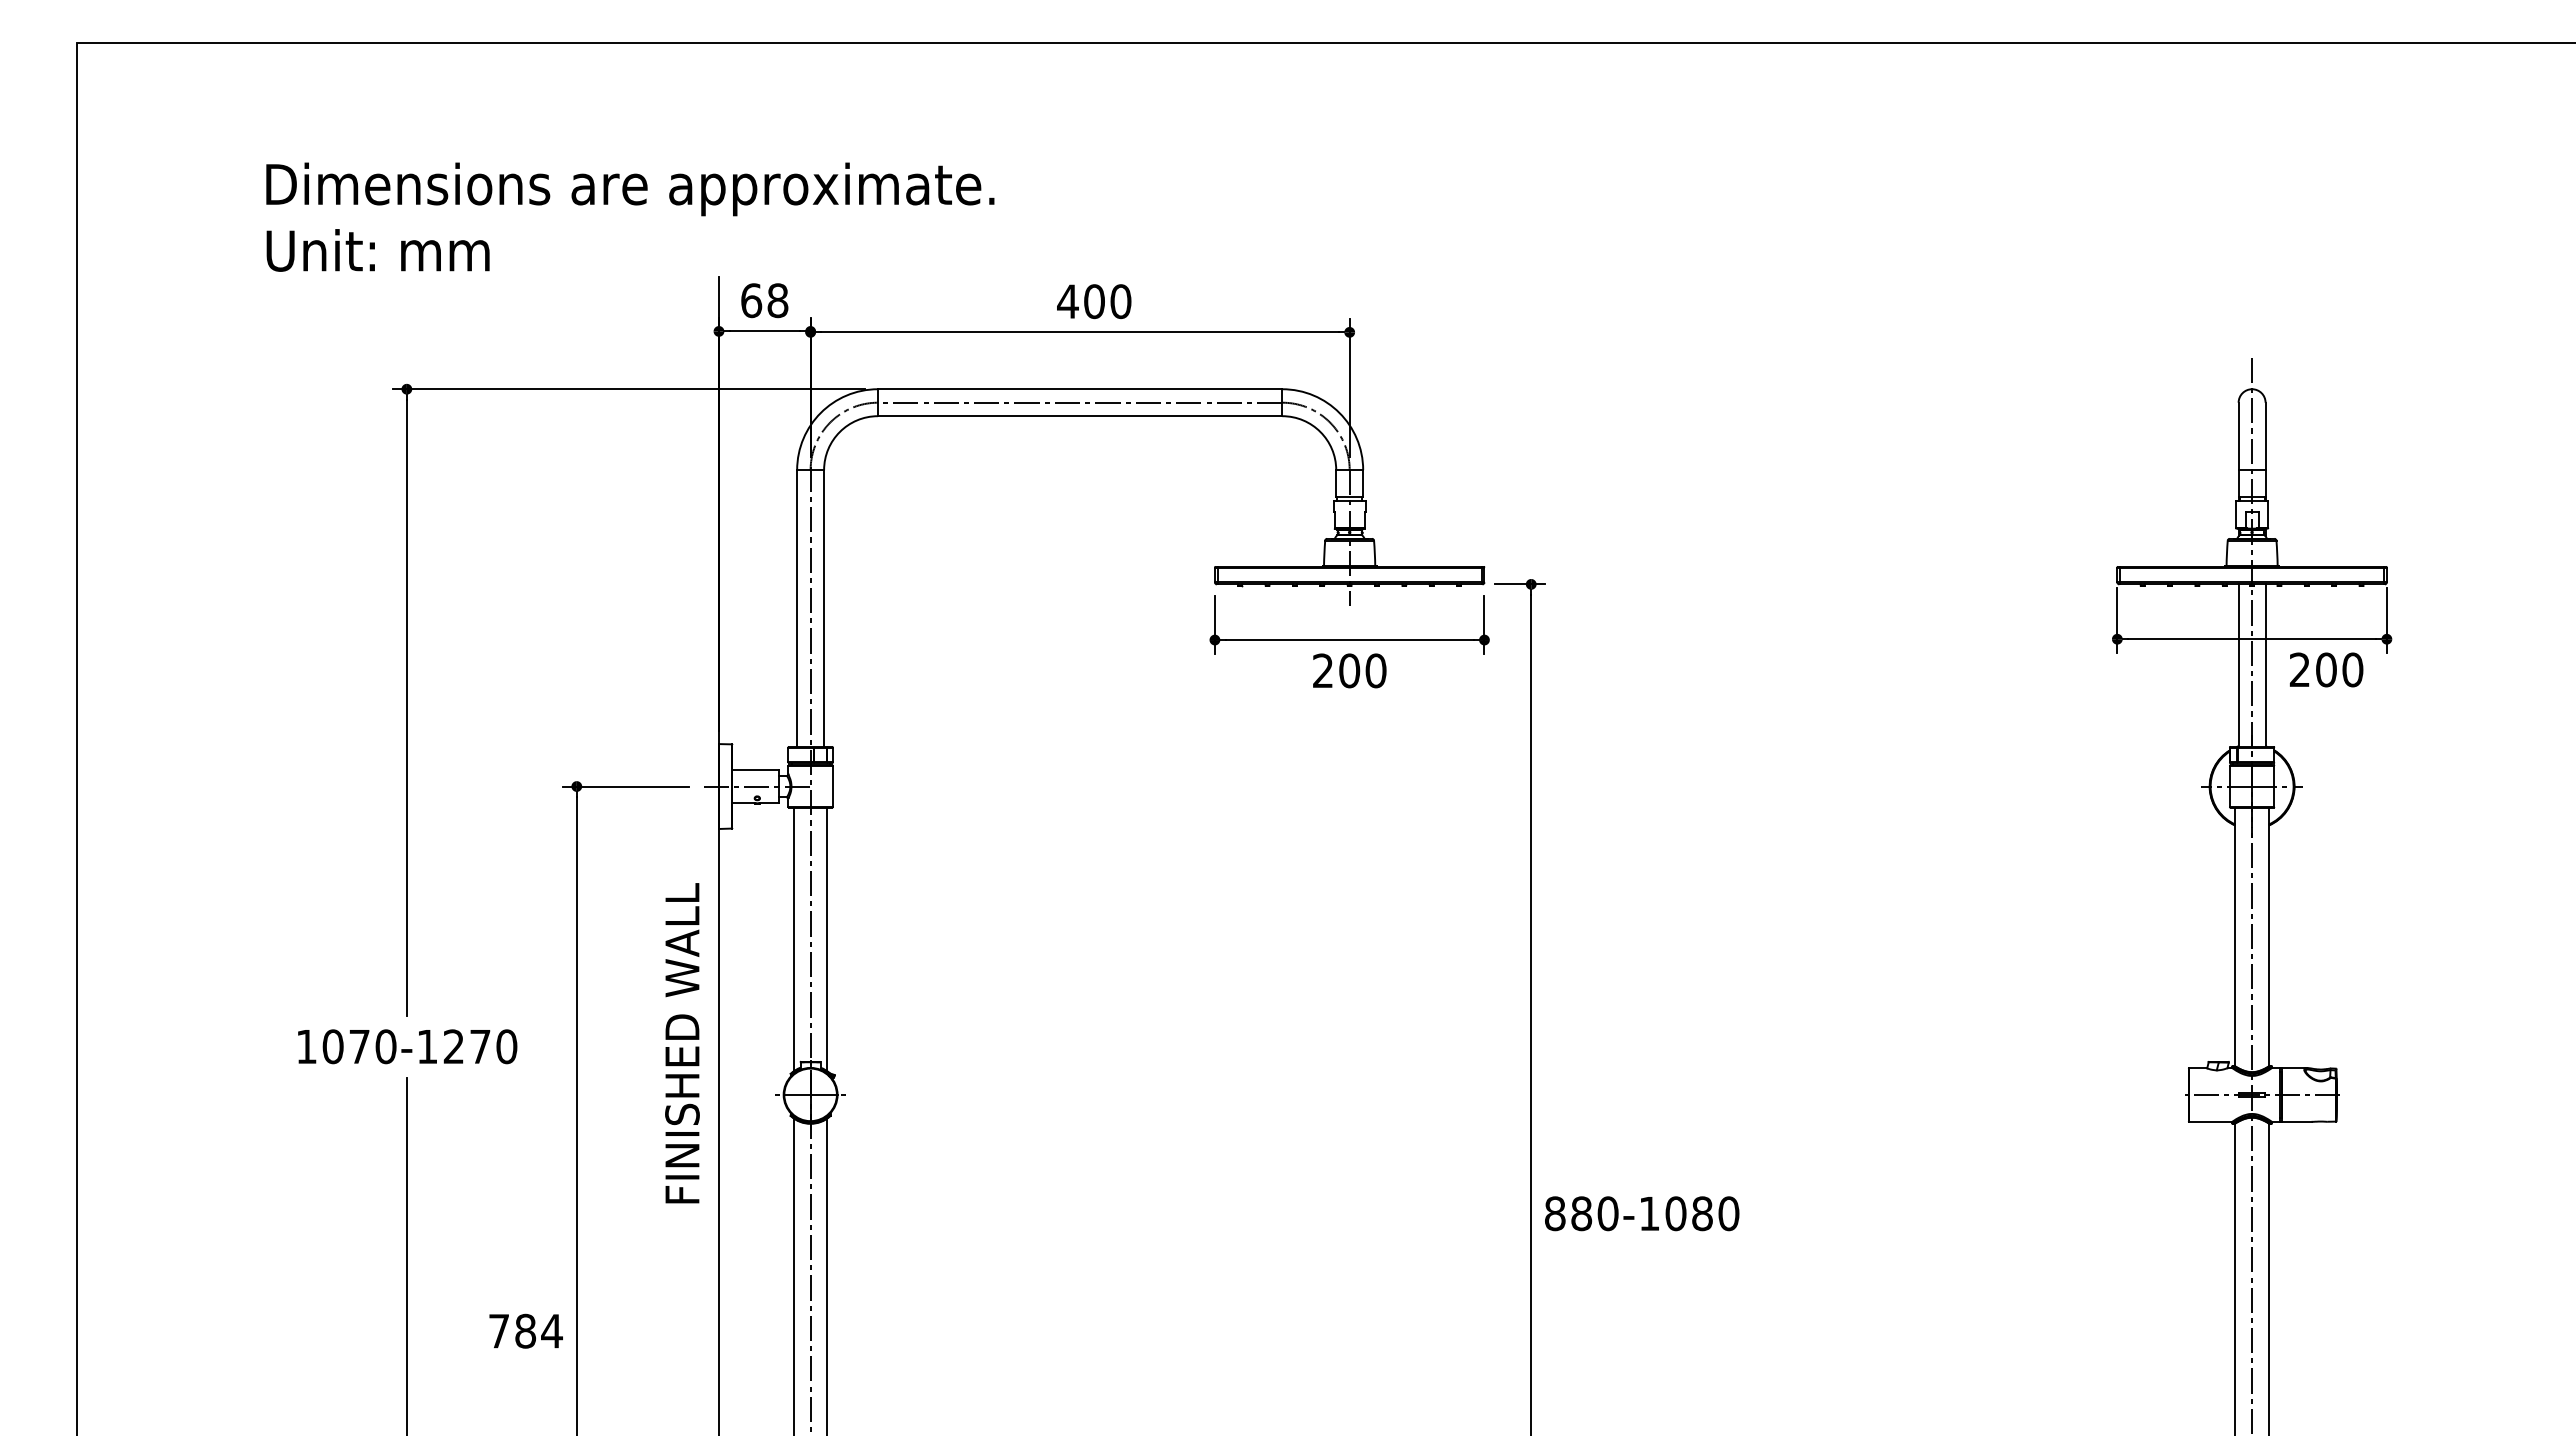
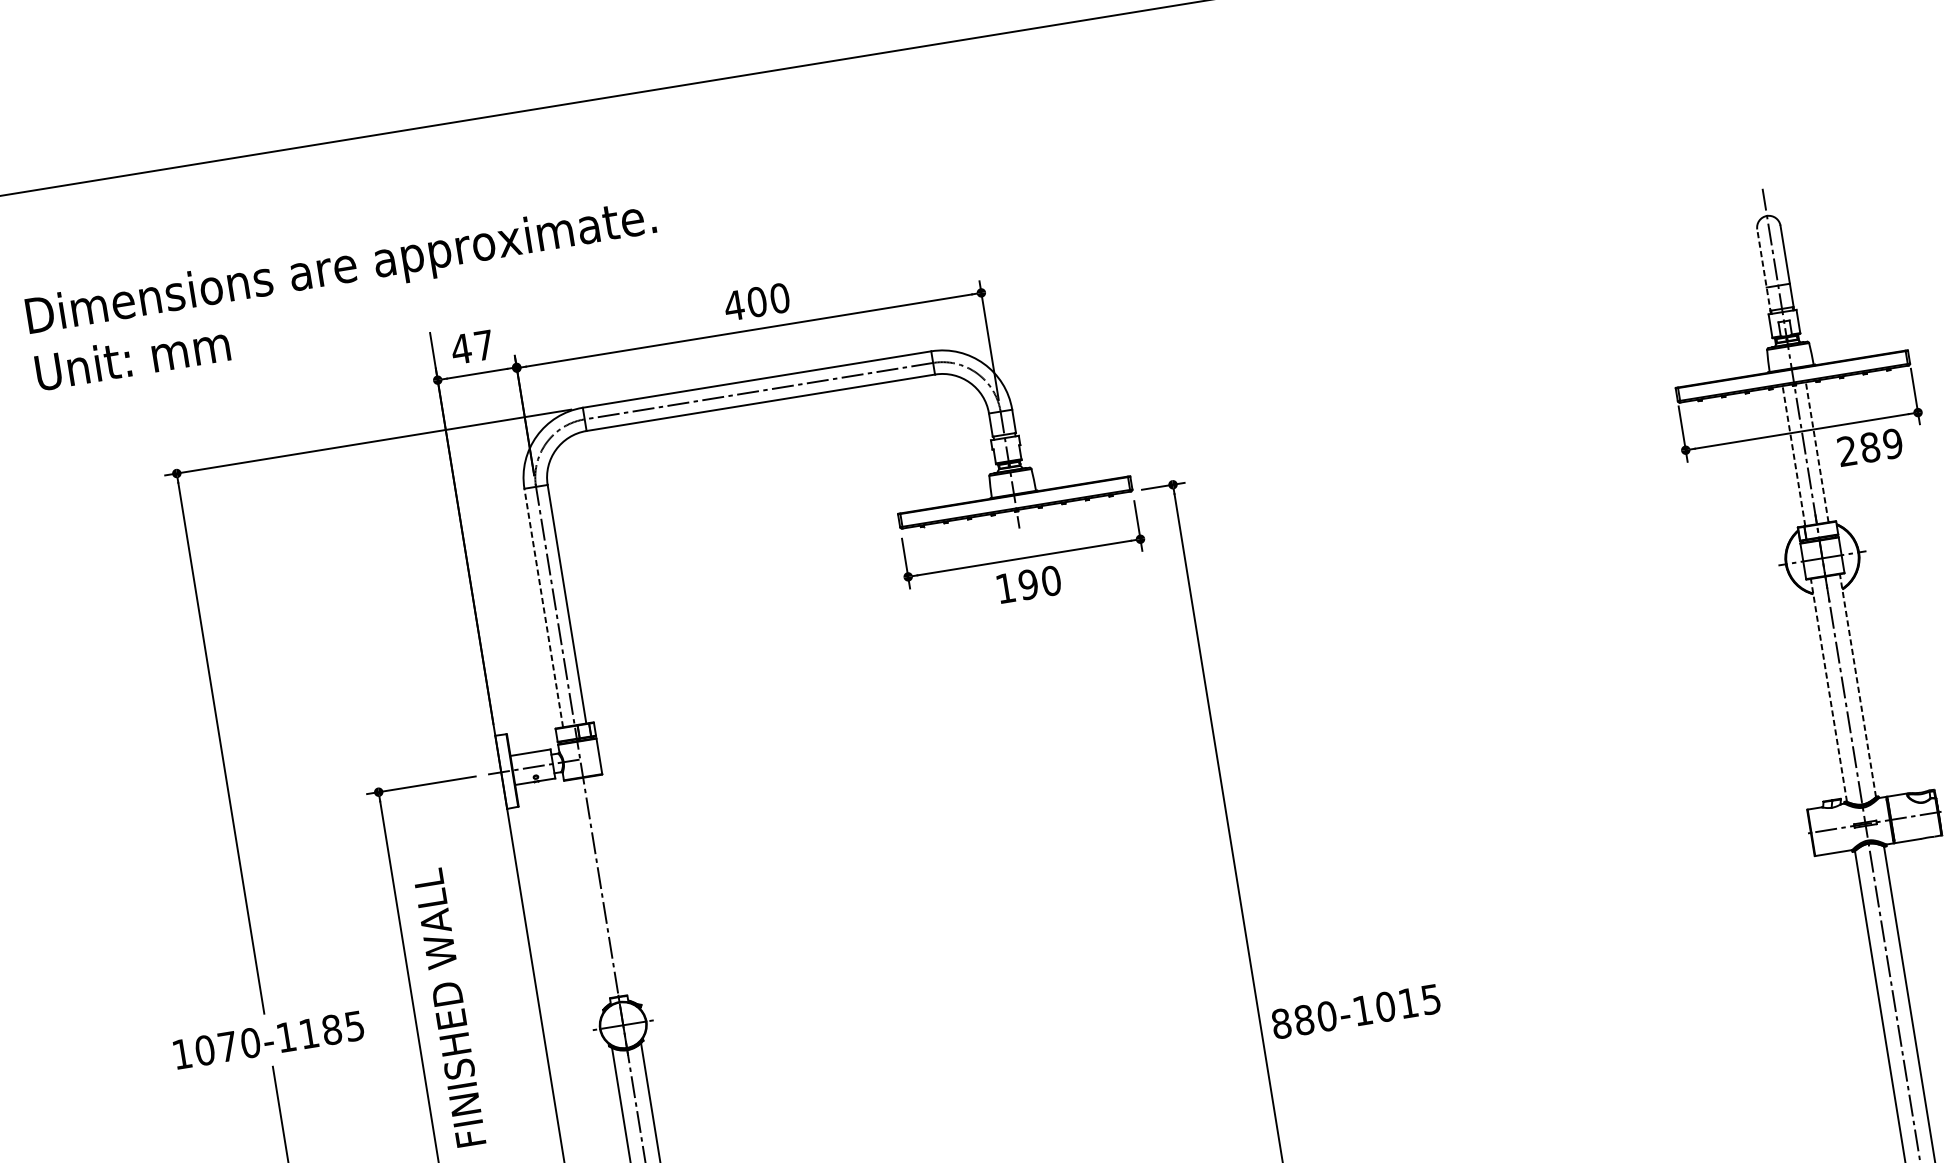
text: (764, 300) -> (472, 347), 68 -> 47
line: (2238, 451) -> (1763, 271), solid -> dashed
line: (797, 608) -> (544, 607), solid -> dashed
line: (2238, 665) -> (1793, 455), solid -> dashed
line: (2265, 665) -> (1817, 452), solid -> dashed
text: (2339, 669) -> (1881, 445), 200 -> 289
text: (1336, 670) -> (1017, 586), 200 -> 190
line: (2235, 936) -> (1829, 689), solid -> dashed
line: (2268, 936) -> (1857, 685), solid -> dashed
line: (793, 939) -> (586, 893), removed
line: (827, 939) -> (616, 889), removed
text: (682, 1043) -> (449, 1007), moved
text: (480, 1046) -> (332, 1029), 1070-1270 -> 1070-1185
text: (1715, 1213) -> (1419, 1001), 880-1080 -> 880-1015

